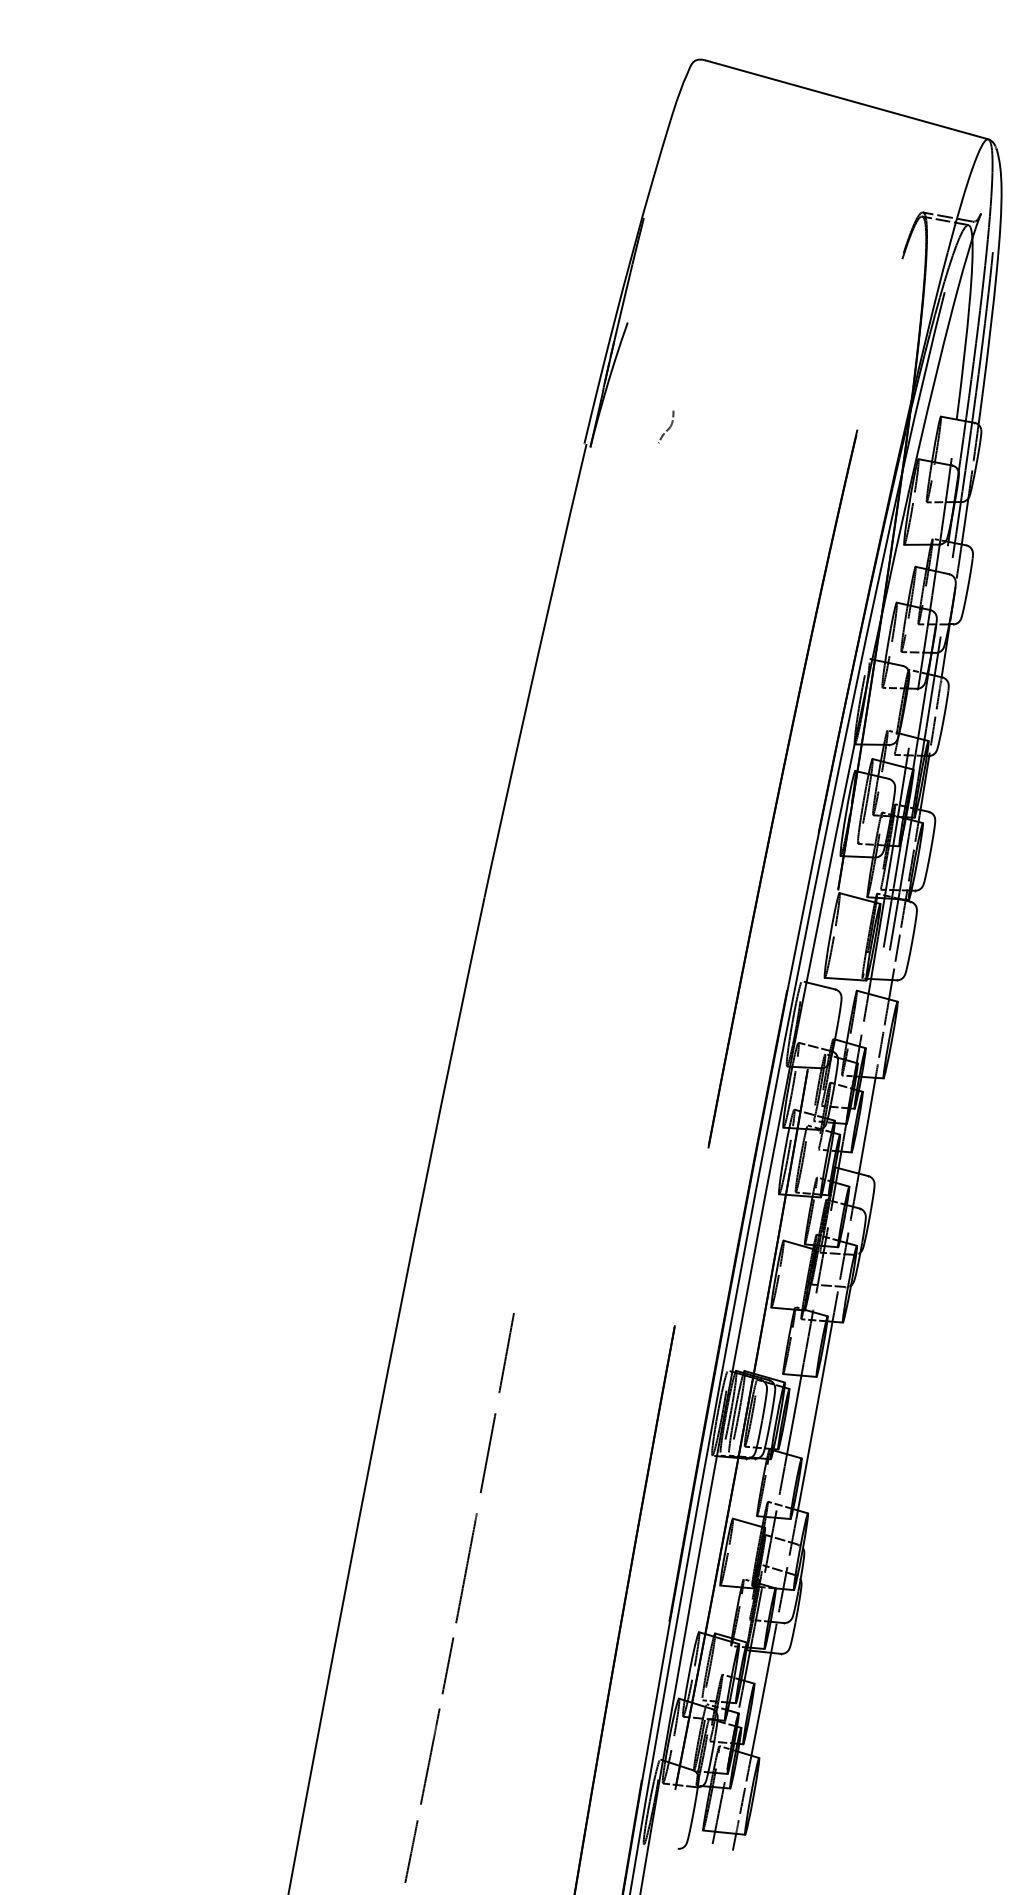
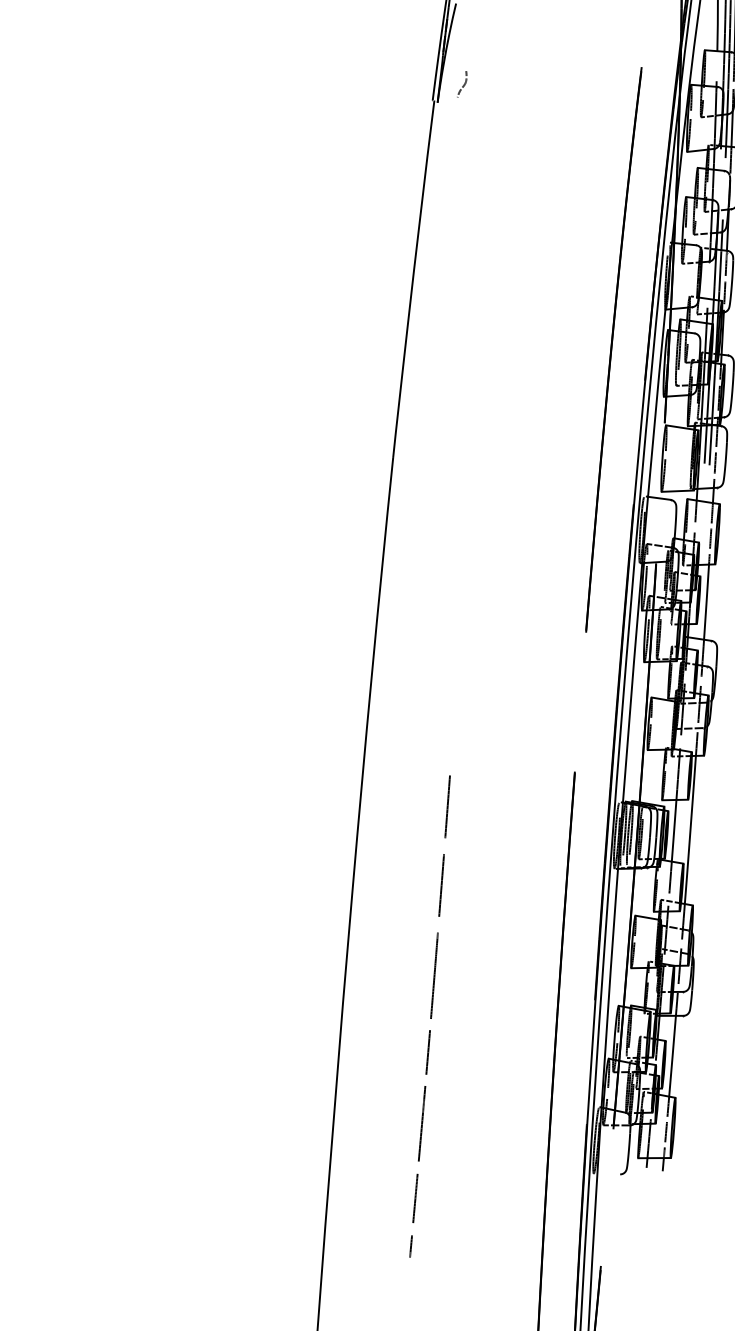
part: (666, 426) -> (462, 83), moved

